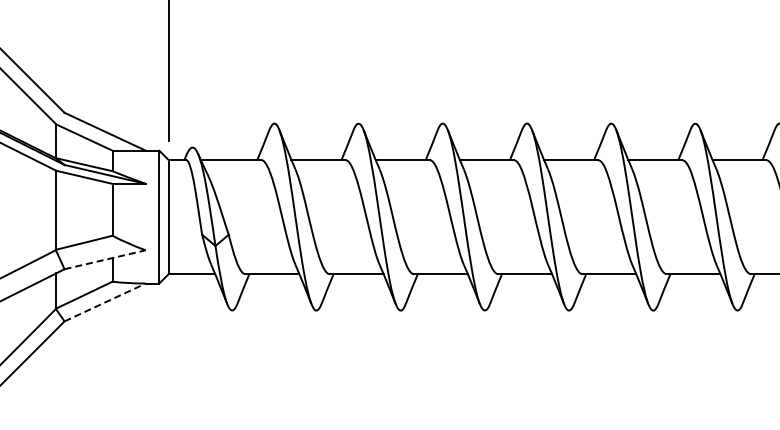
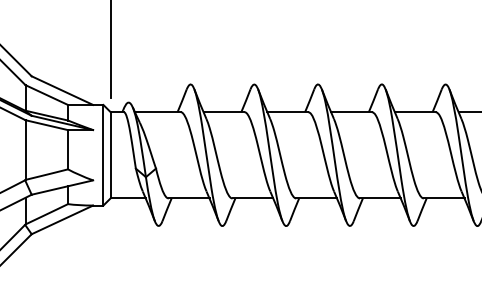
line: (105, 259) -> (62, 187), dashed -> solid
line: (105, 302) -> (62, 219), dashed -> solid

